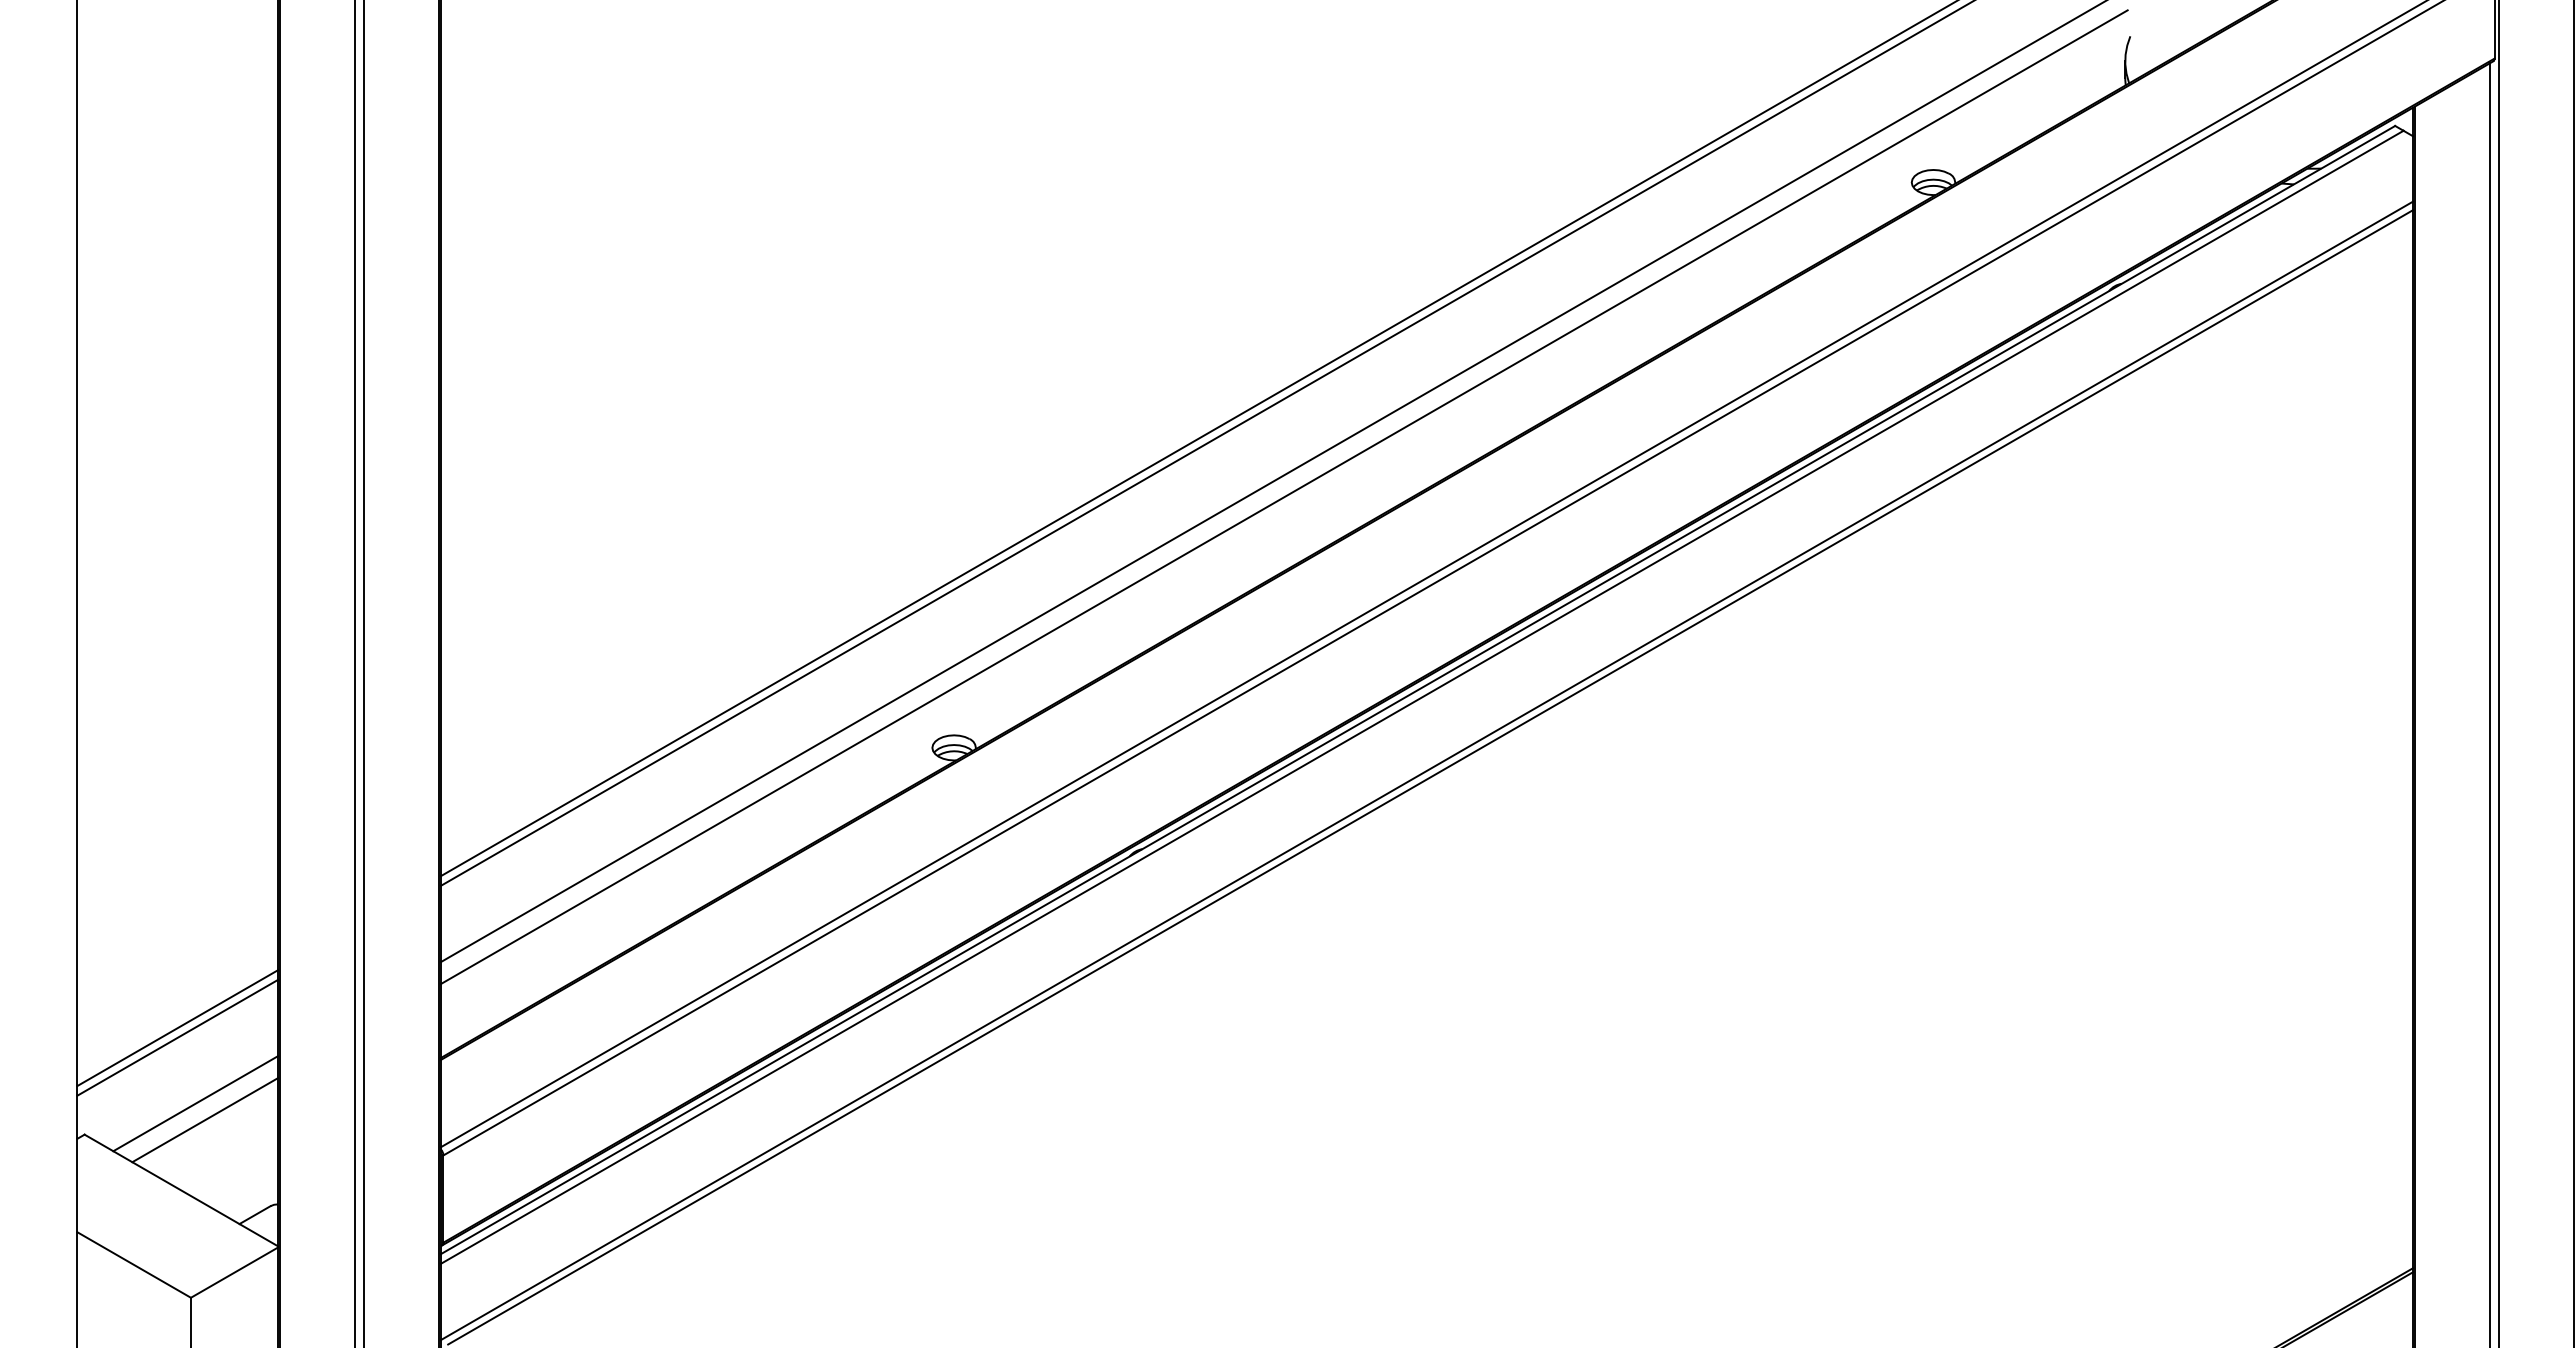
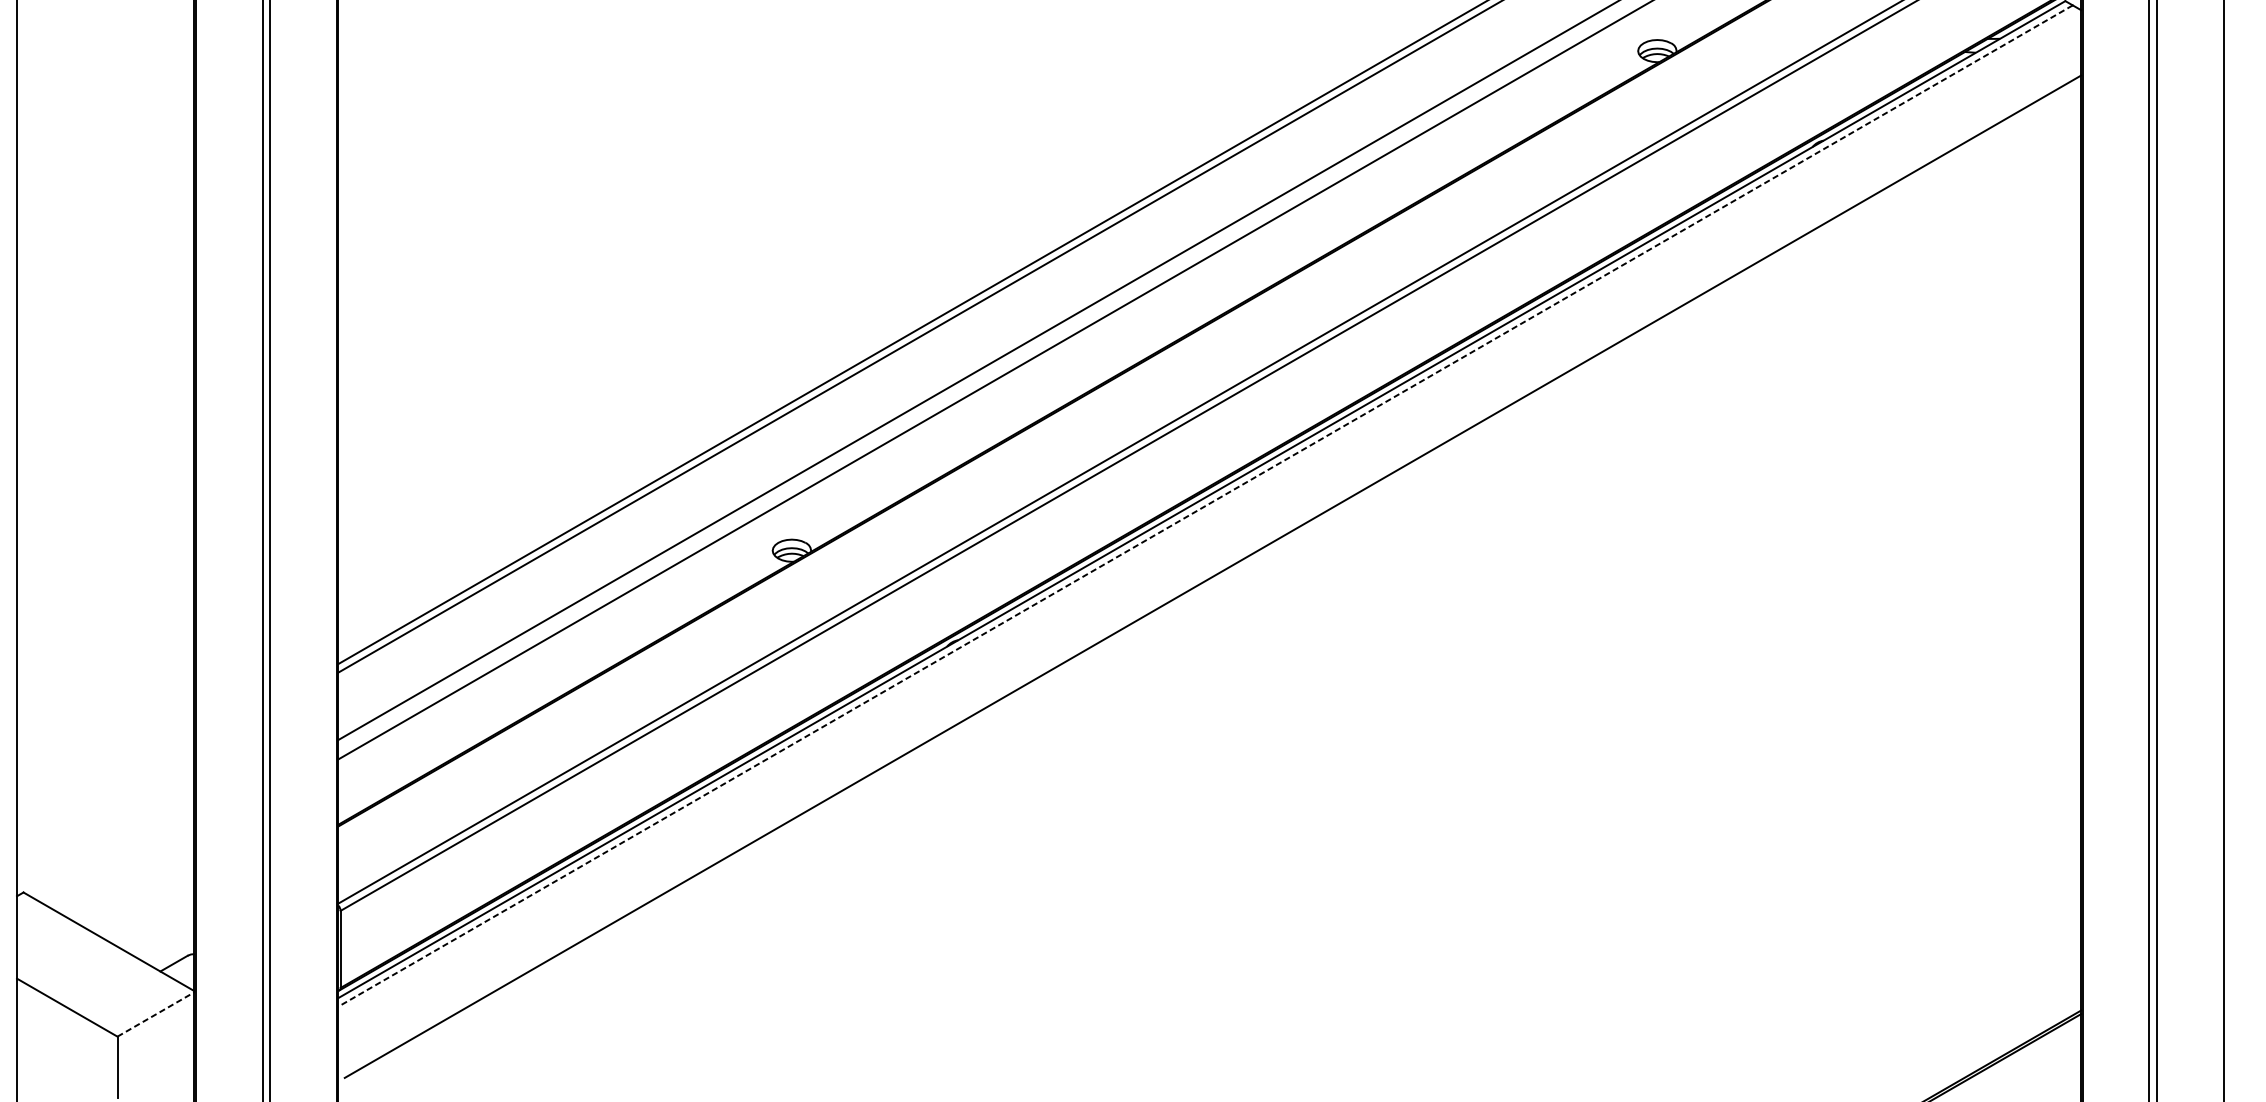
line: (1421, 697) -> (1204, 506), solid -> dashed
line: (1427, 770) -> (1210, 570), removed
line: (177, 1028) -> (105, 798), removed
line: (177, 1037) -> (105, 806), removed
line: (195, 1103) -> (121, 864), removed
line: (205, 1120) -> (130, 879), removed
line: (234, 1272) -> (155, 1014), solid -> dashed

